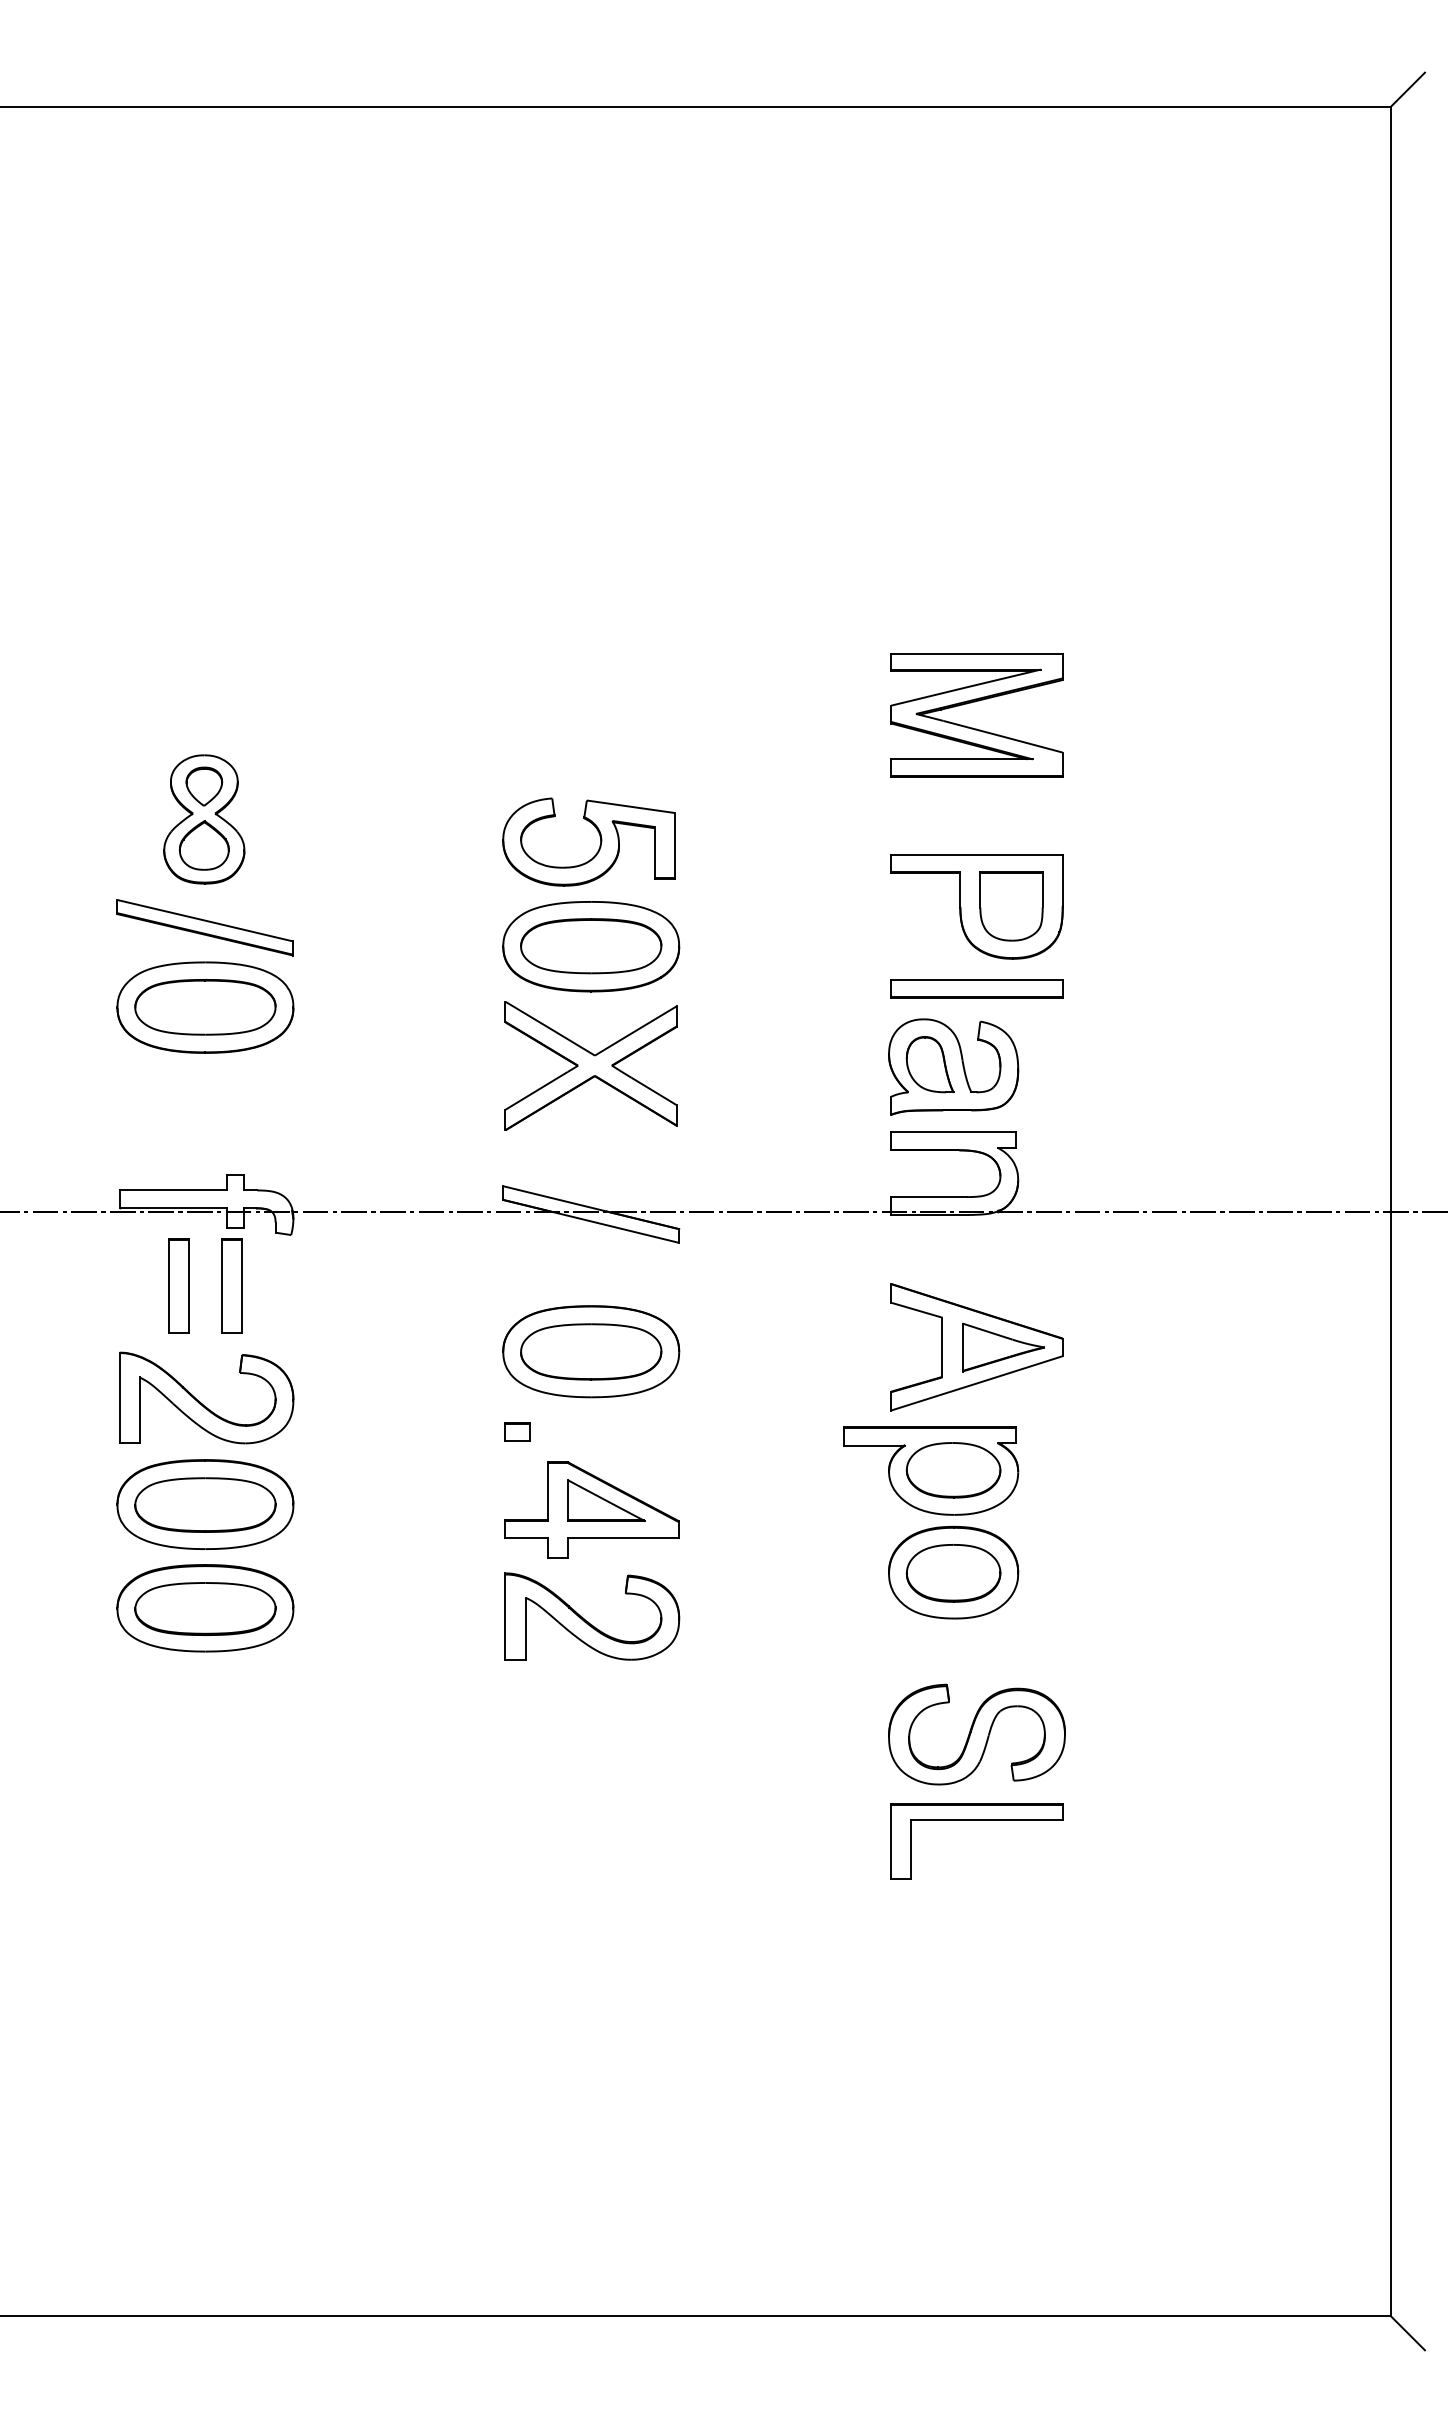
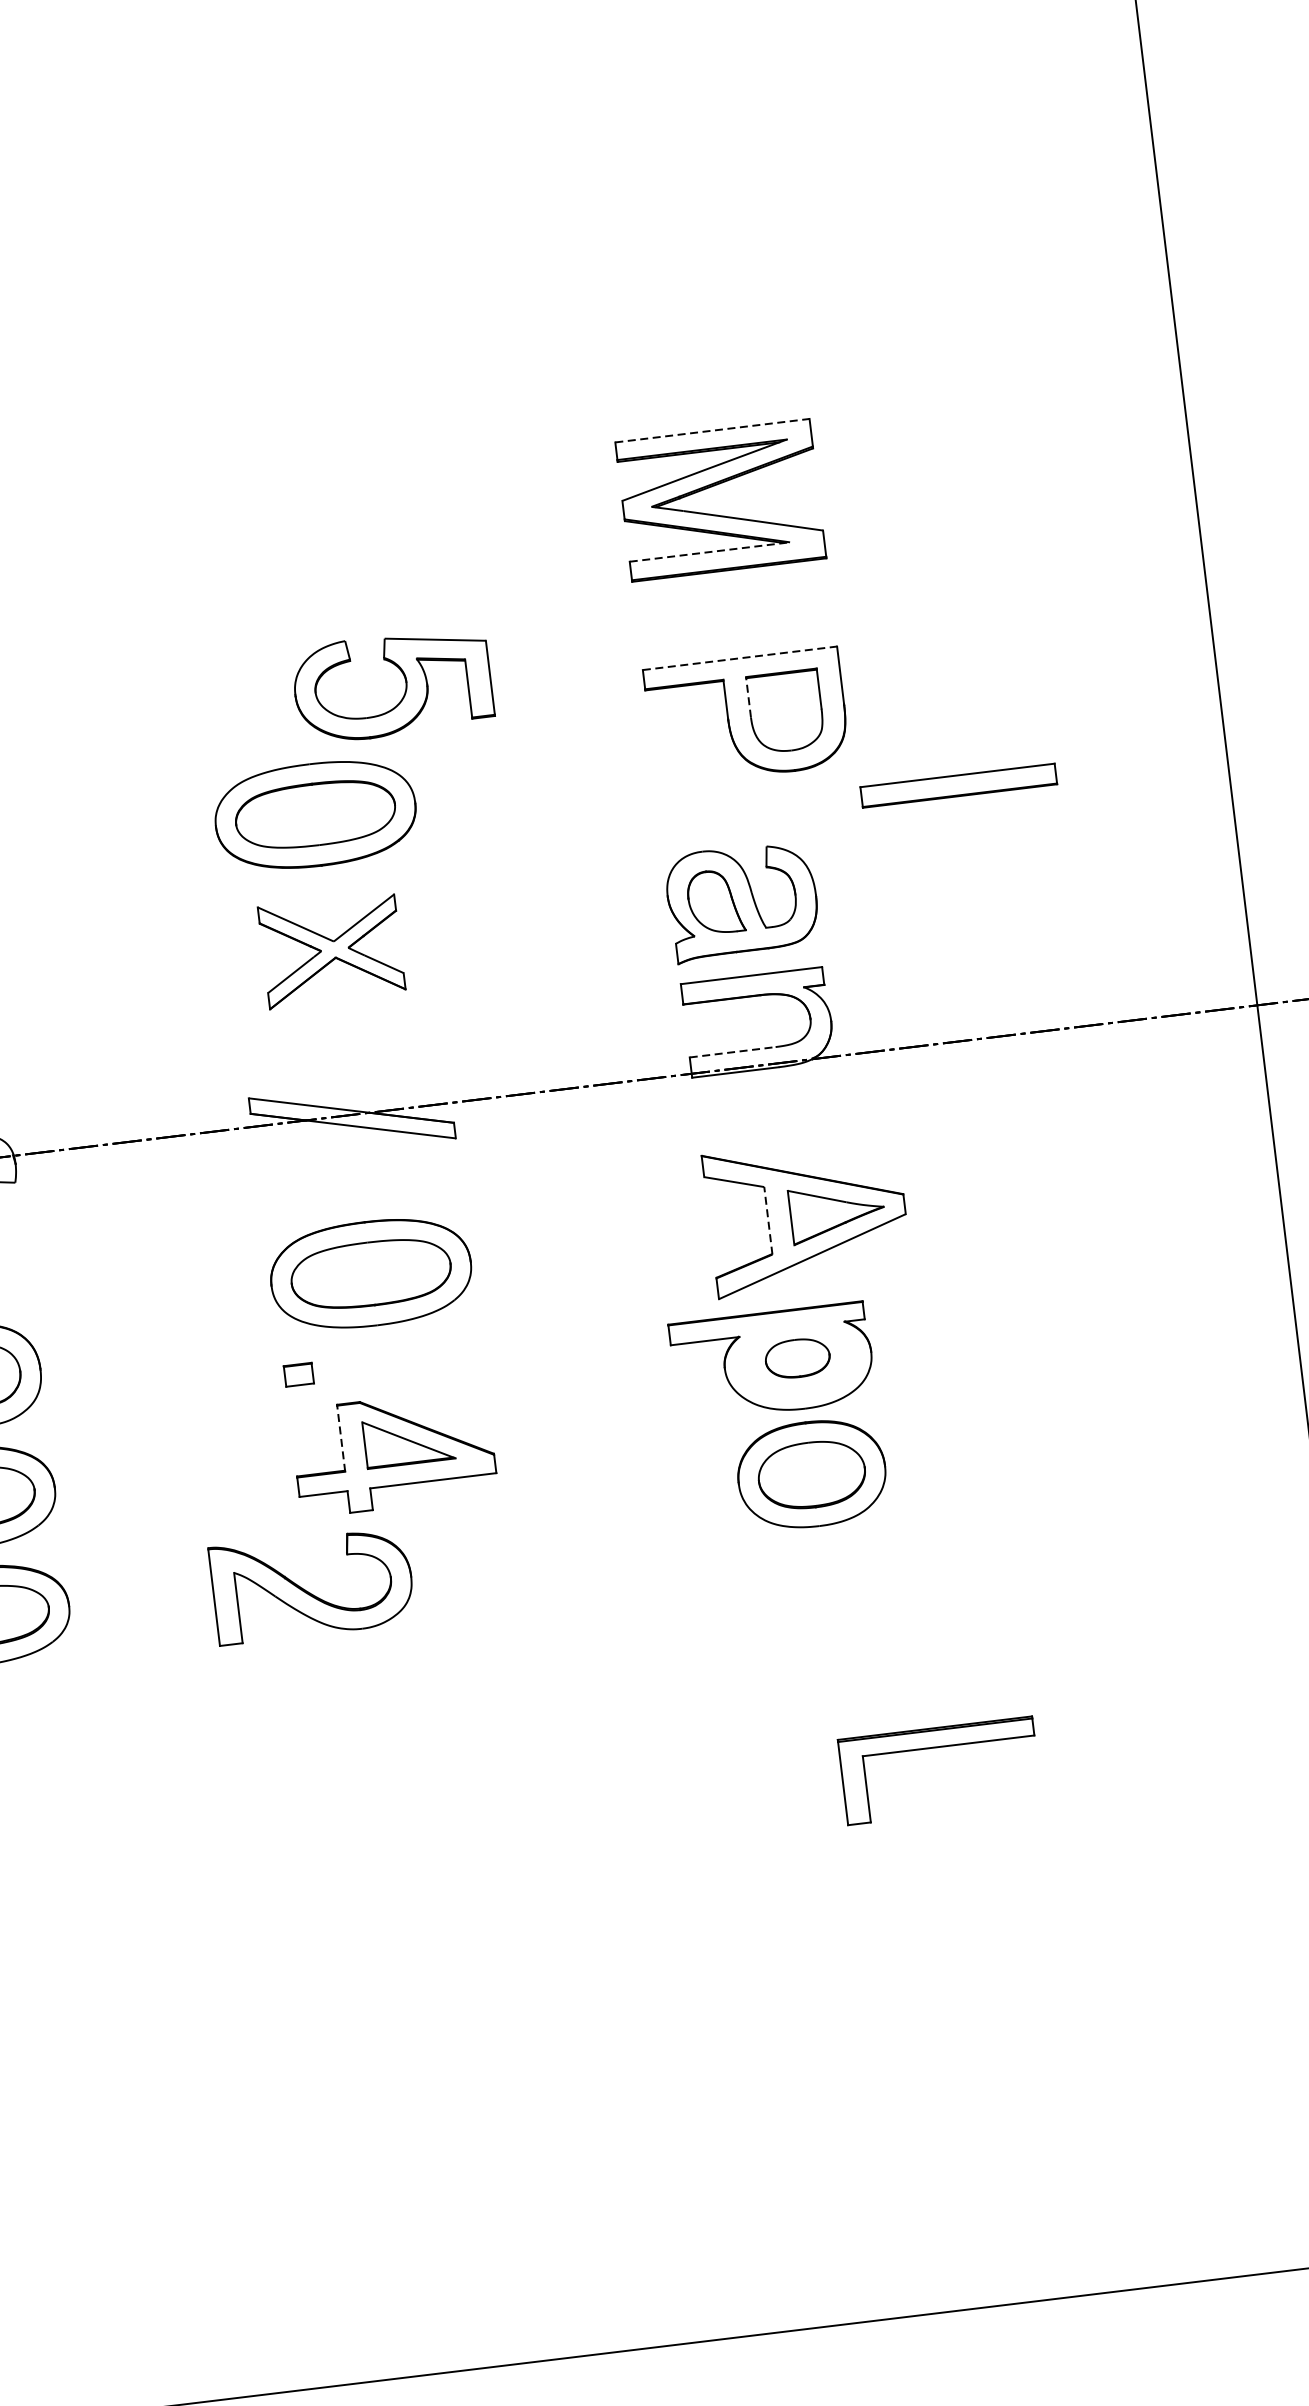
line: (977, 654) -> (713, 431), solid -> dashed
line: (962, 759) -> (710, 552), solid -> dashed
part: (599, 845) -> (405, 687), moved
line: (977, 855) -> (740, 658), solid -> dashed
line: (980, 889) -> (748, 696), solid -> dashed
part: (976, 988) -> (958, 785), moved
part: (590, 1065) -> (331, 949), size x0.7
line: (929, 1197) -> (733, 1052), solid -> dashed
line: (942, 1347) -> (768, 1220), solid -> dashed
part: (953, 1470) -> (797, 1358), size x0.6
line: (547, 1491) -> (340, 1438), solid -> dashed
part: (588, 1621) -> (308, 1591), moved
part: (976, 1734) -> (859, 1654), removed
part: (976, 1820) -> (936, 1747), moved

